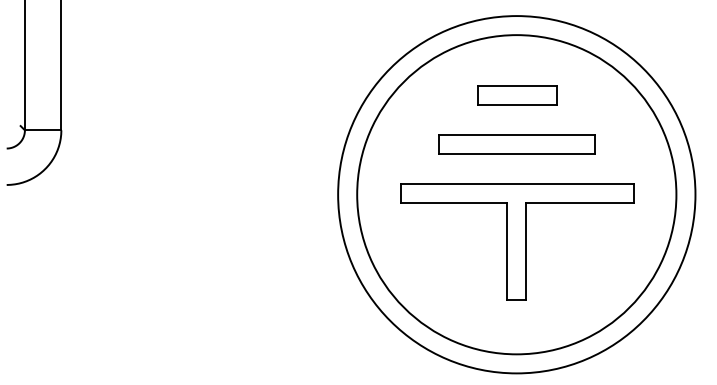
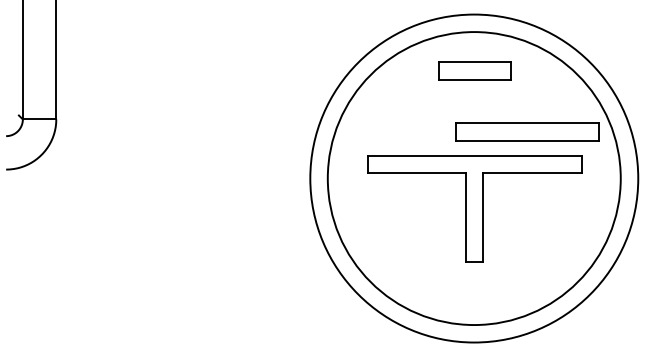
part: (517, 94) -> (474, 70), moved
part: (517, 143) -> (527, 131), moved
part: (517, 241) -> (474, 208), moved

